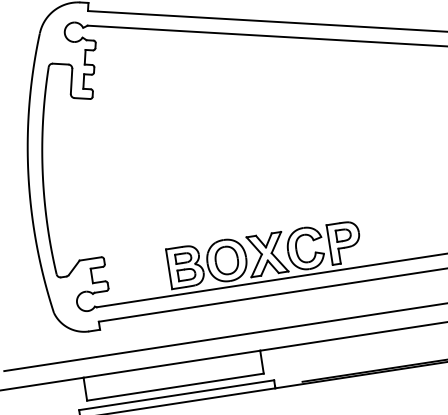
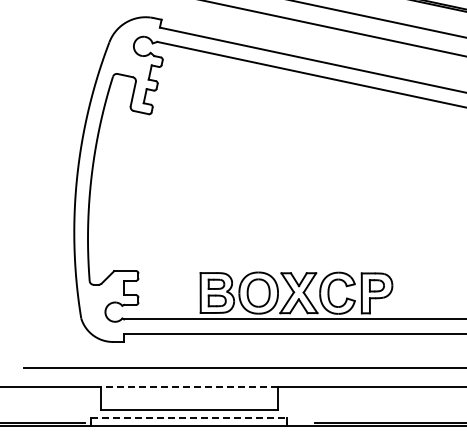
line: (172, 364) -> (189, 386), solid -> dashed
line: (176, 395) -> (189, 417), solid -> dashed

